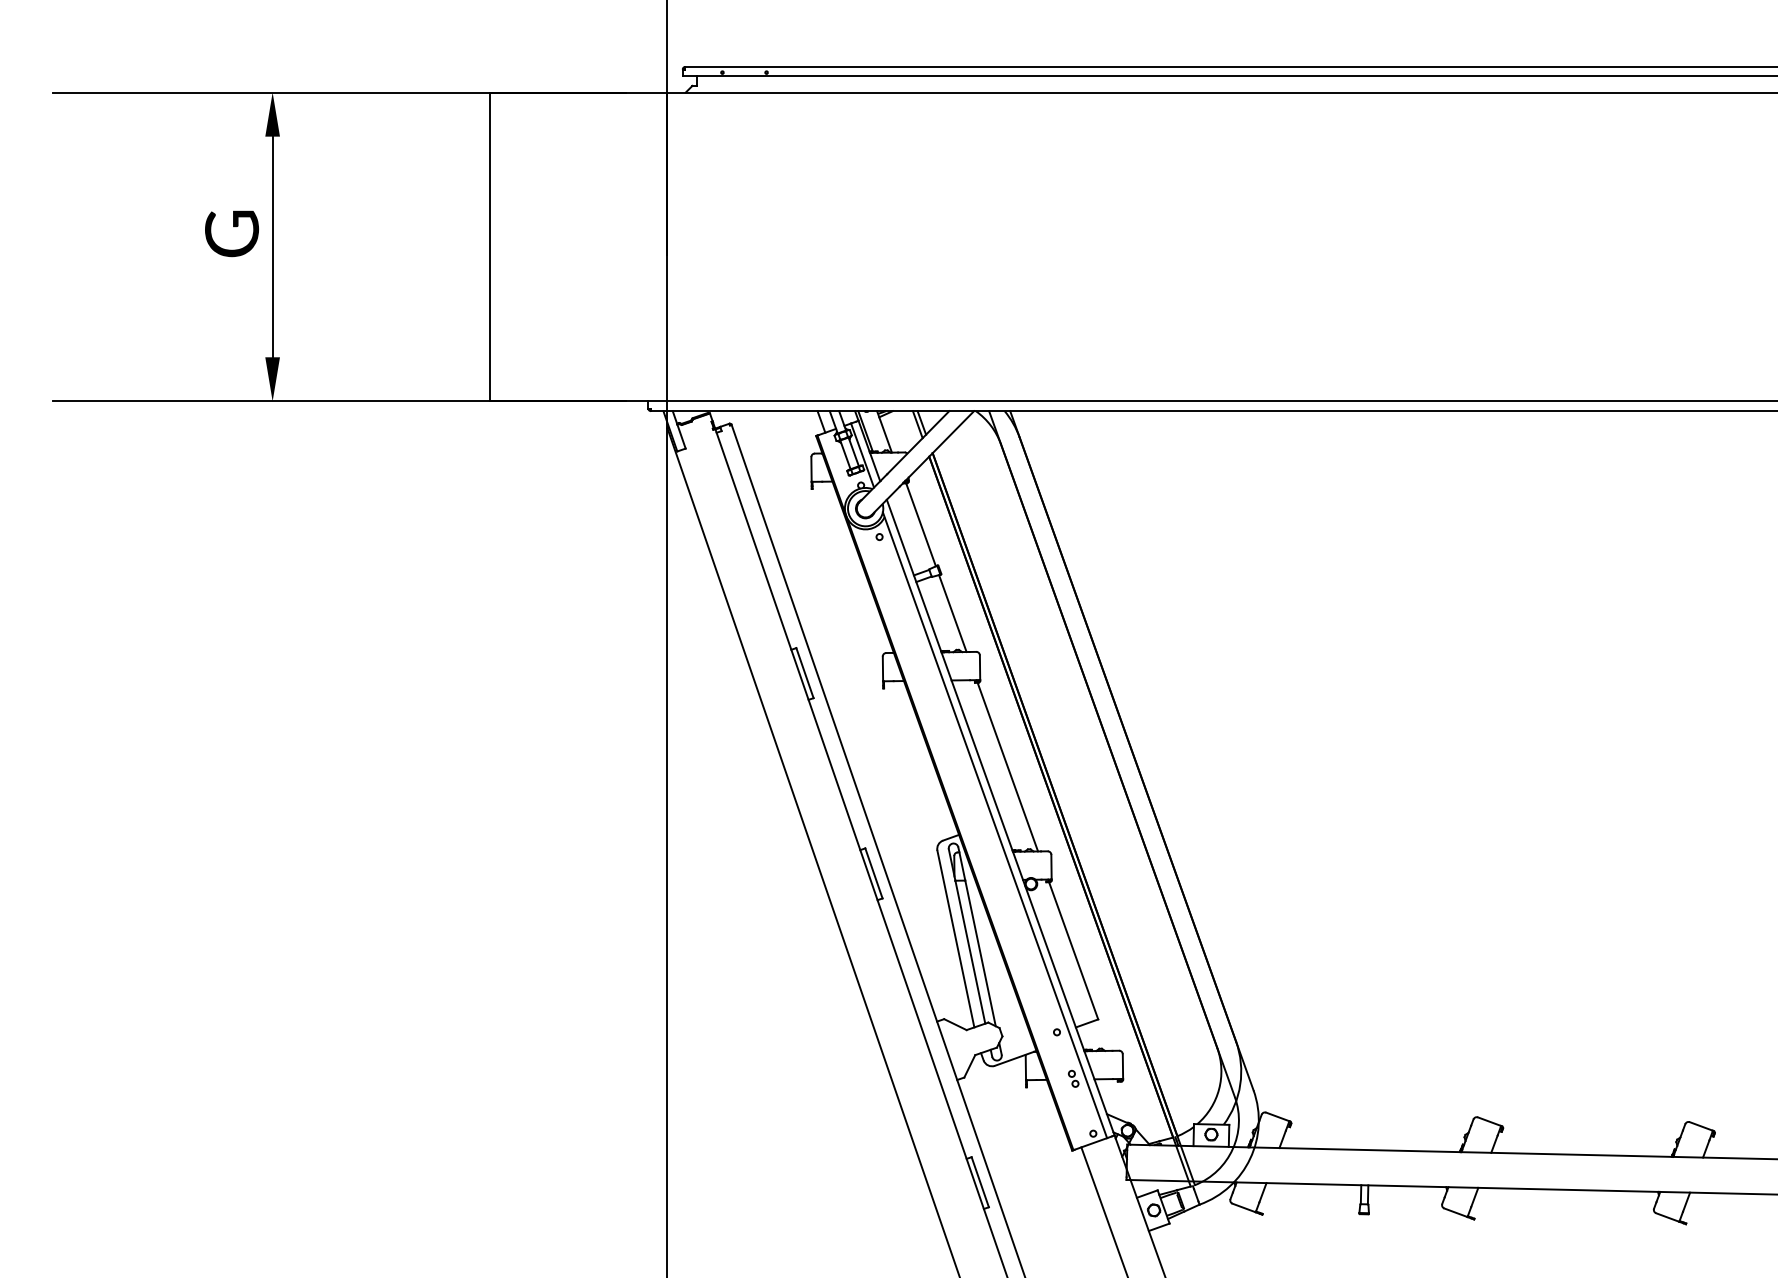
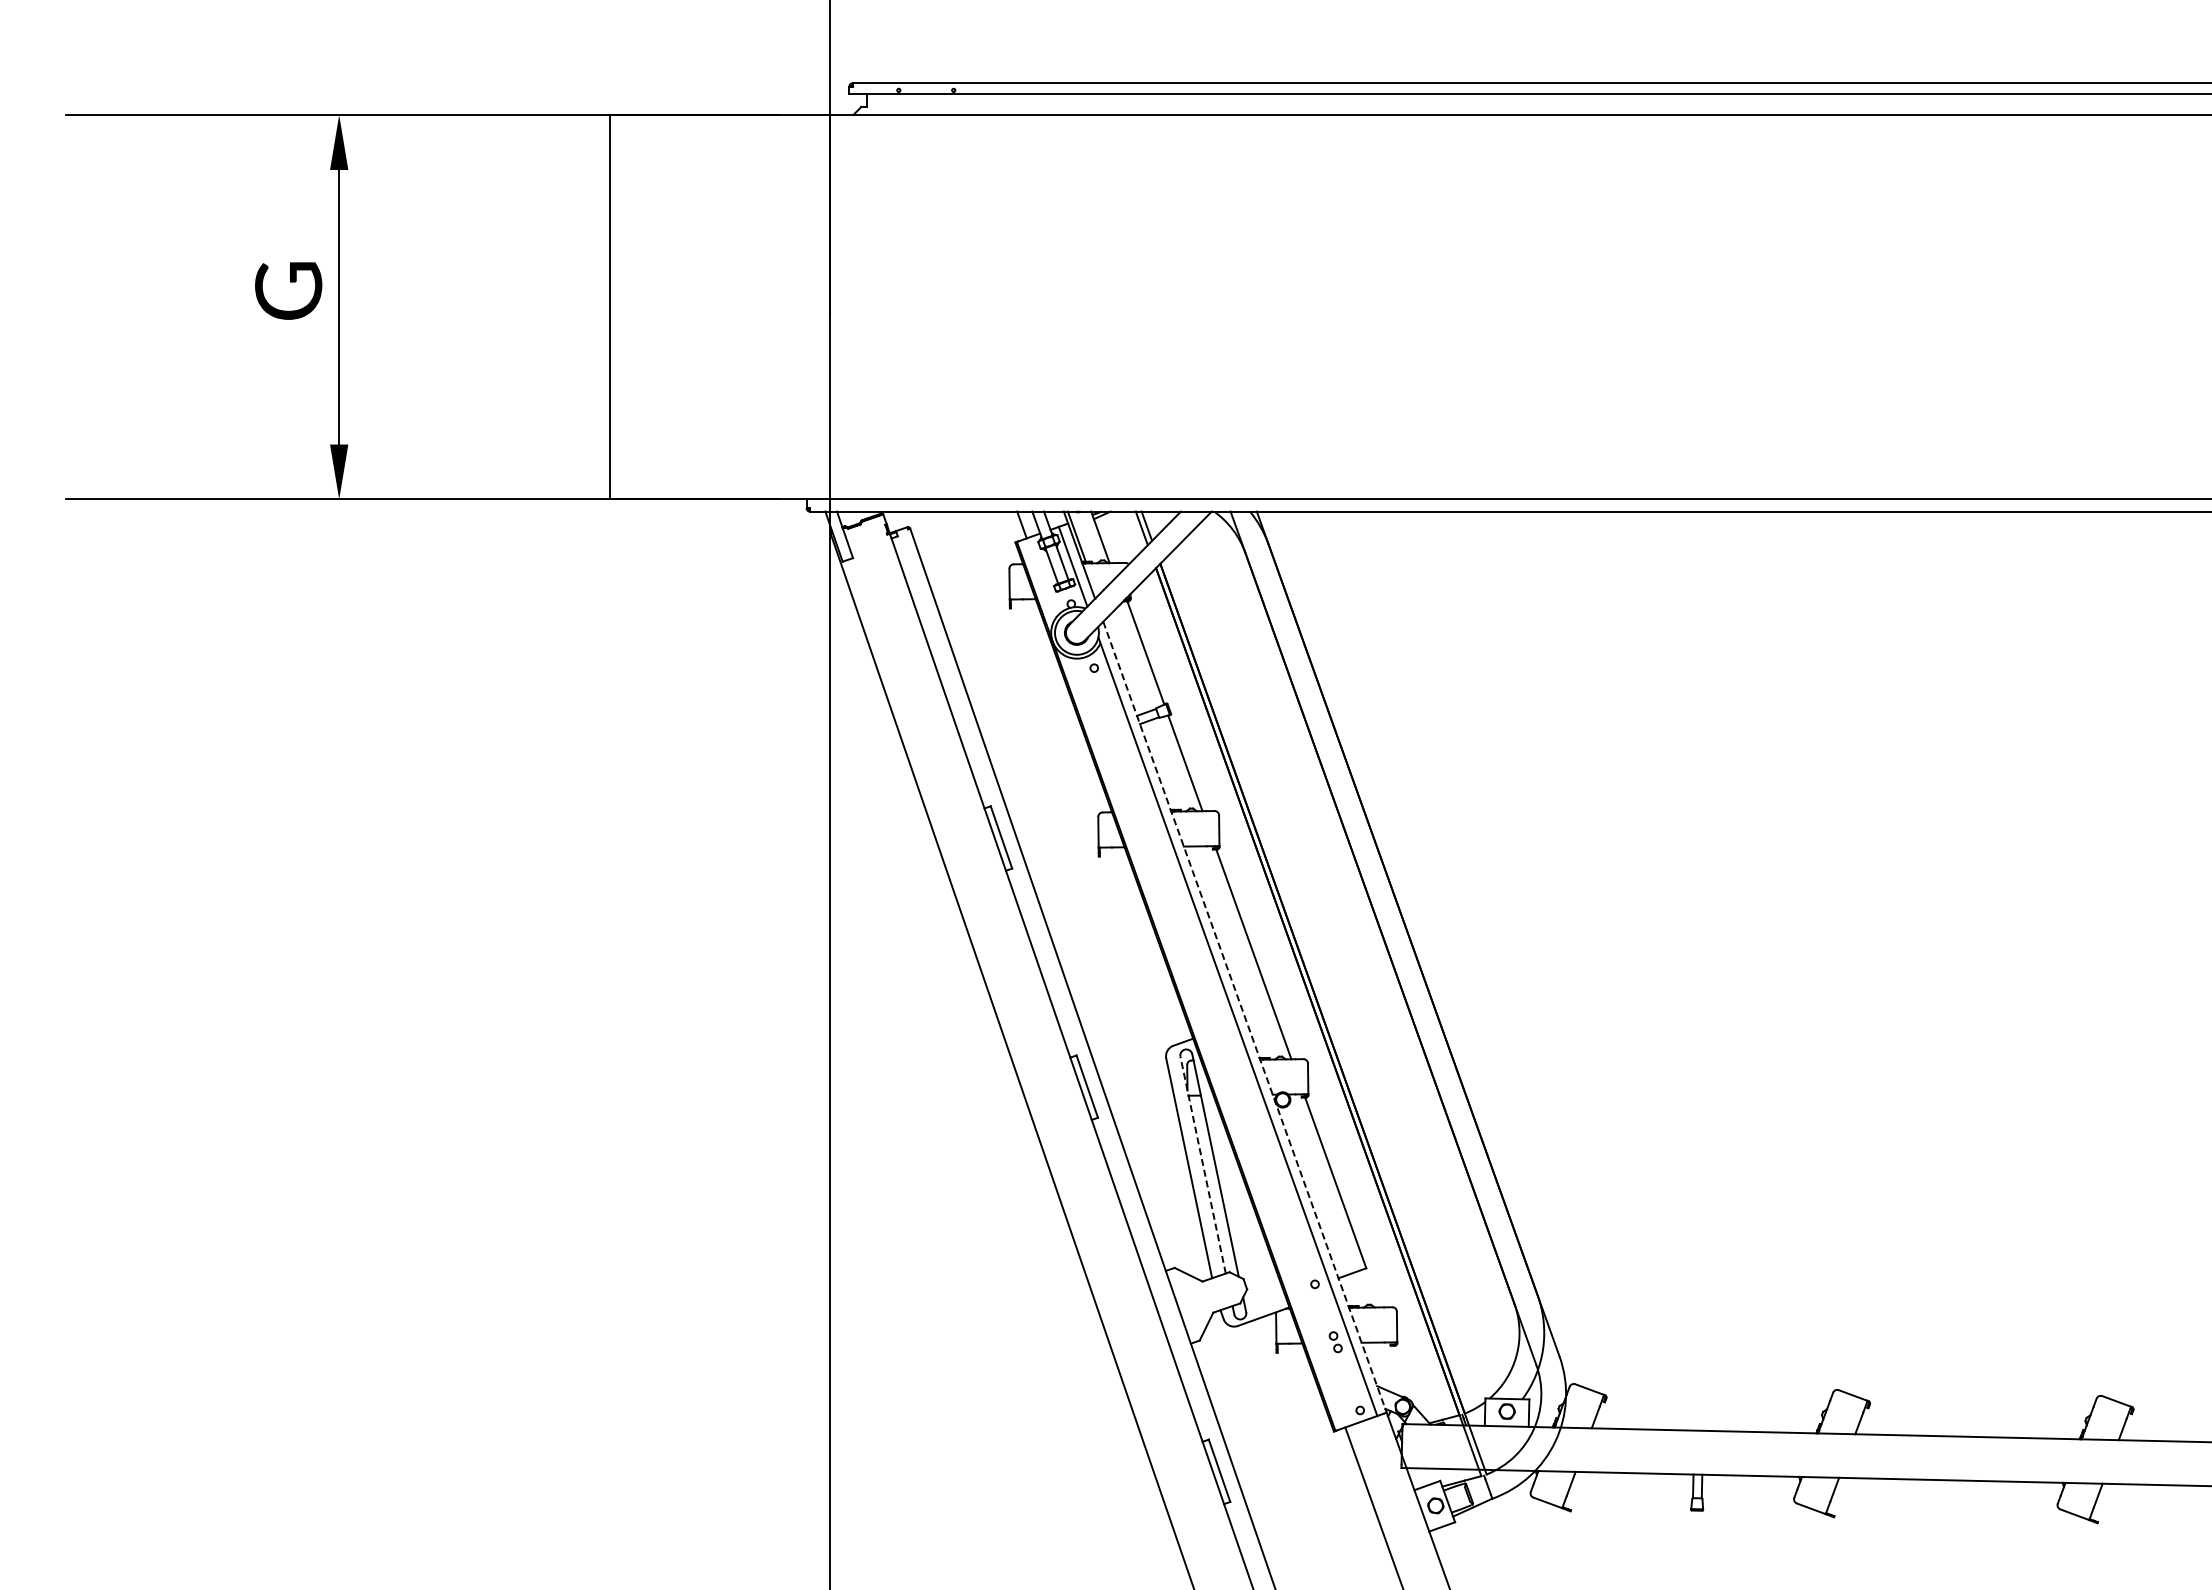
line: (1001, 817) -> (1245, 1017), solid -> dashed
line: (967, 936) -> (1203, 1165), solid -> dashed

